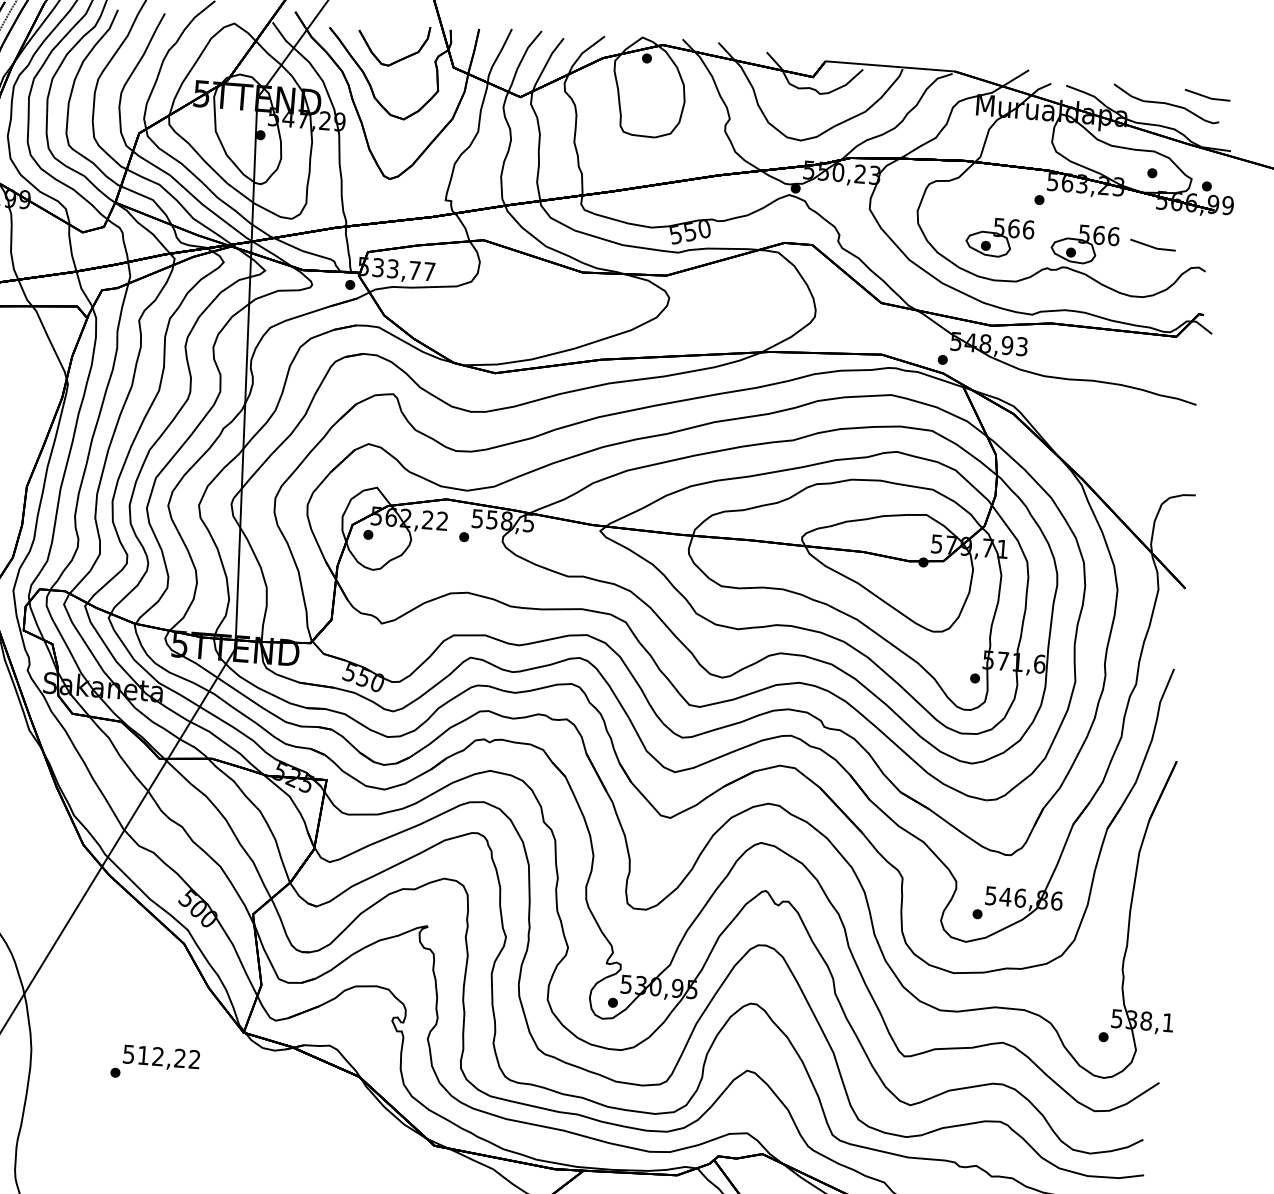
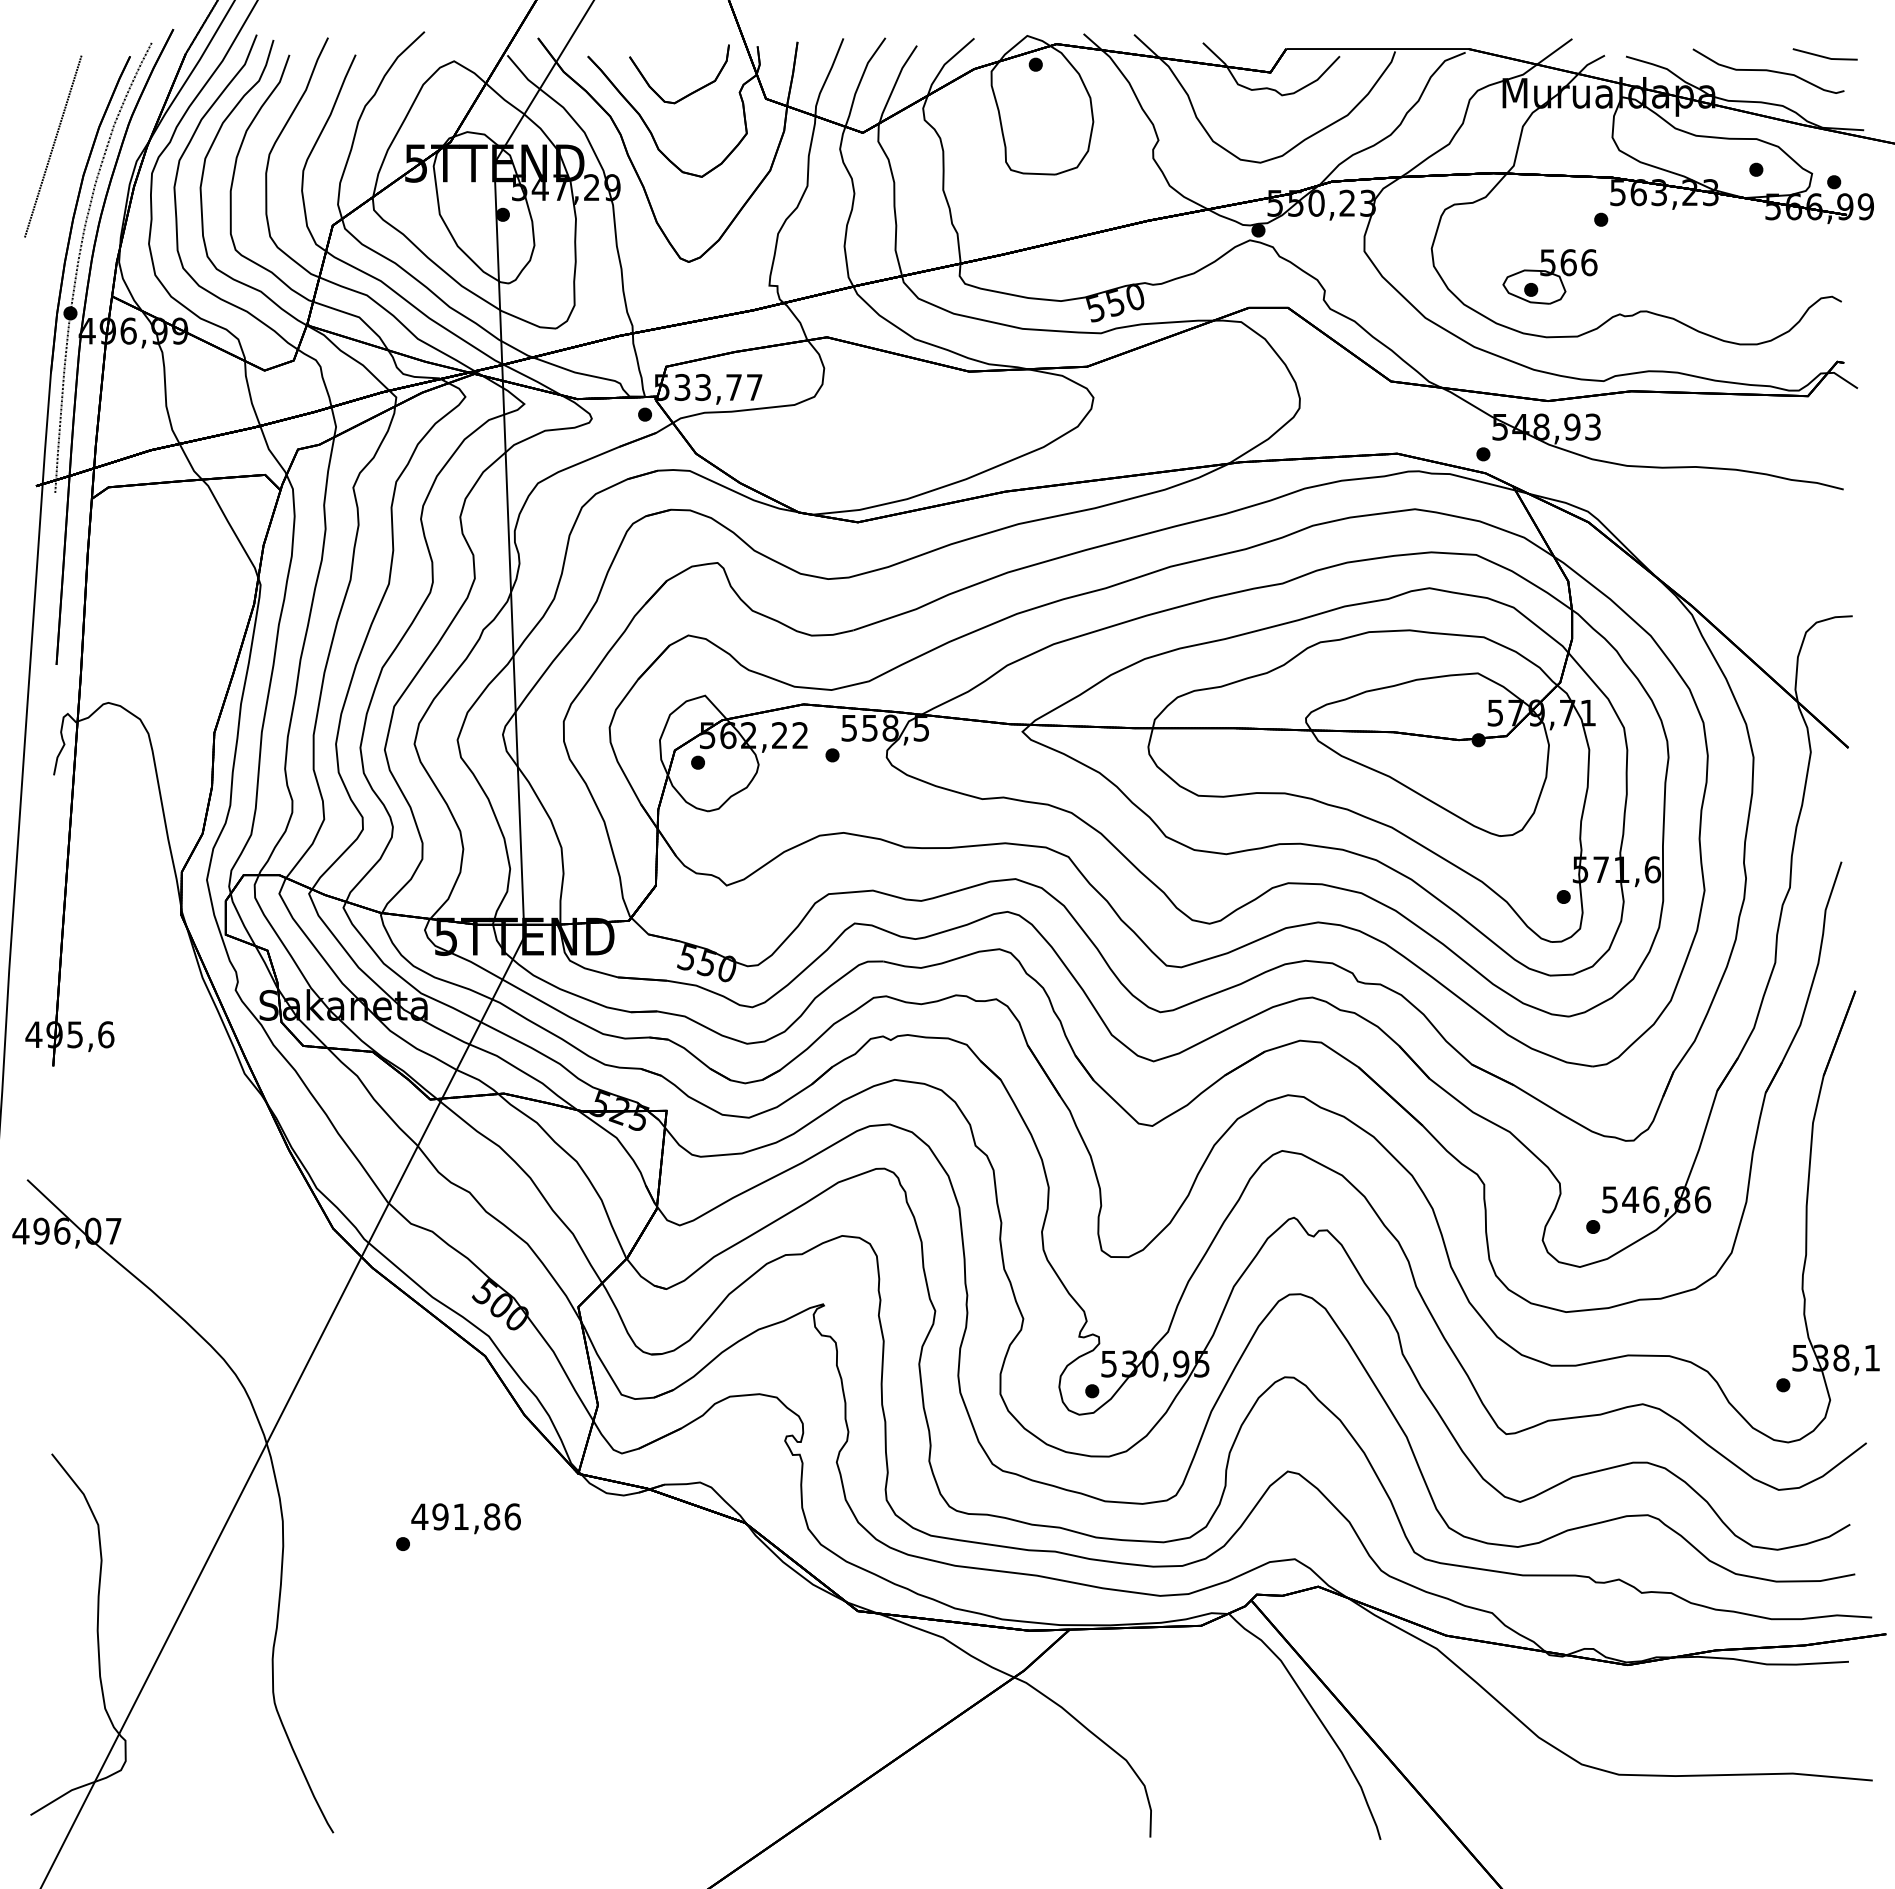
part: (1084, 244) -> (1669, 276), removed
line: (1152, 246) -> (1764, 272), removed
text: (161, 1056) -> (465, 1516), 512,22 -> 491,86

